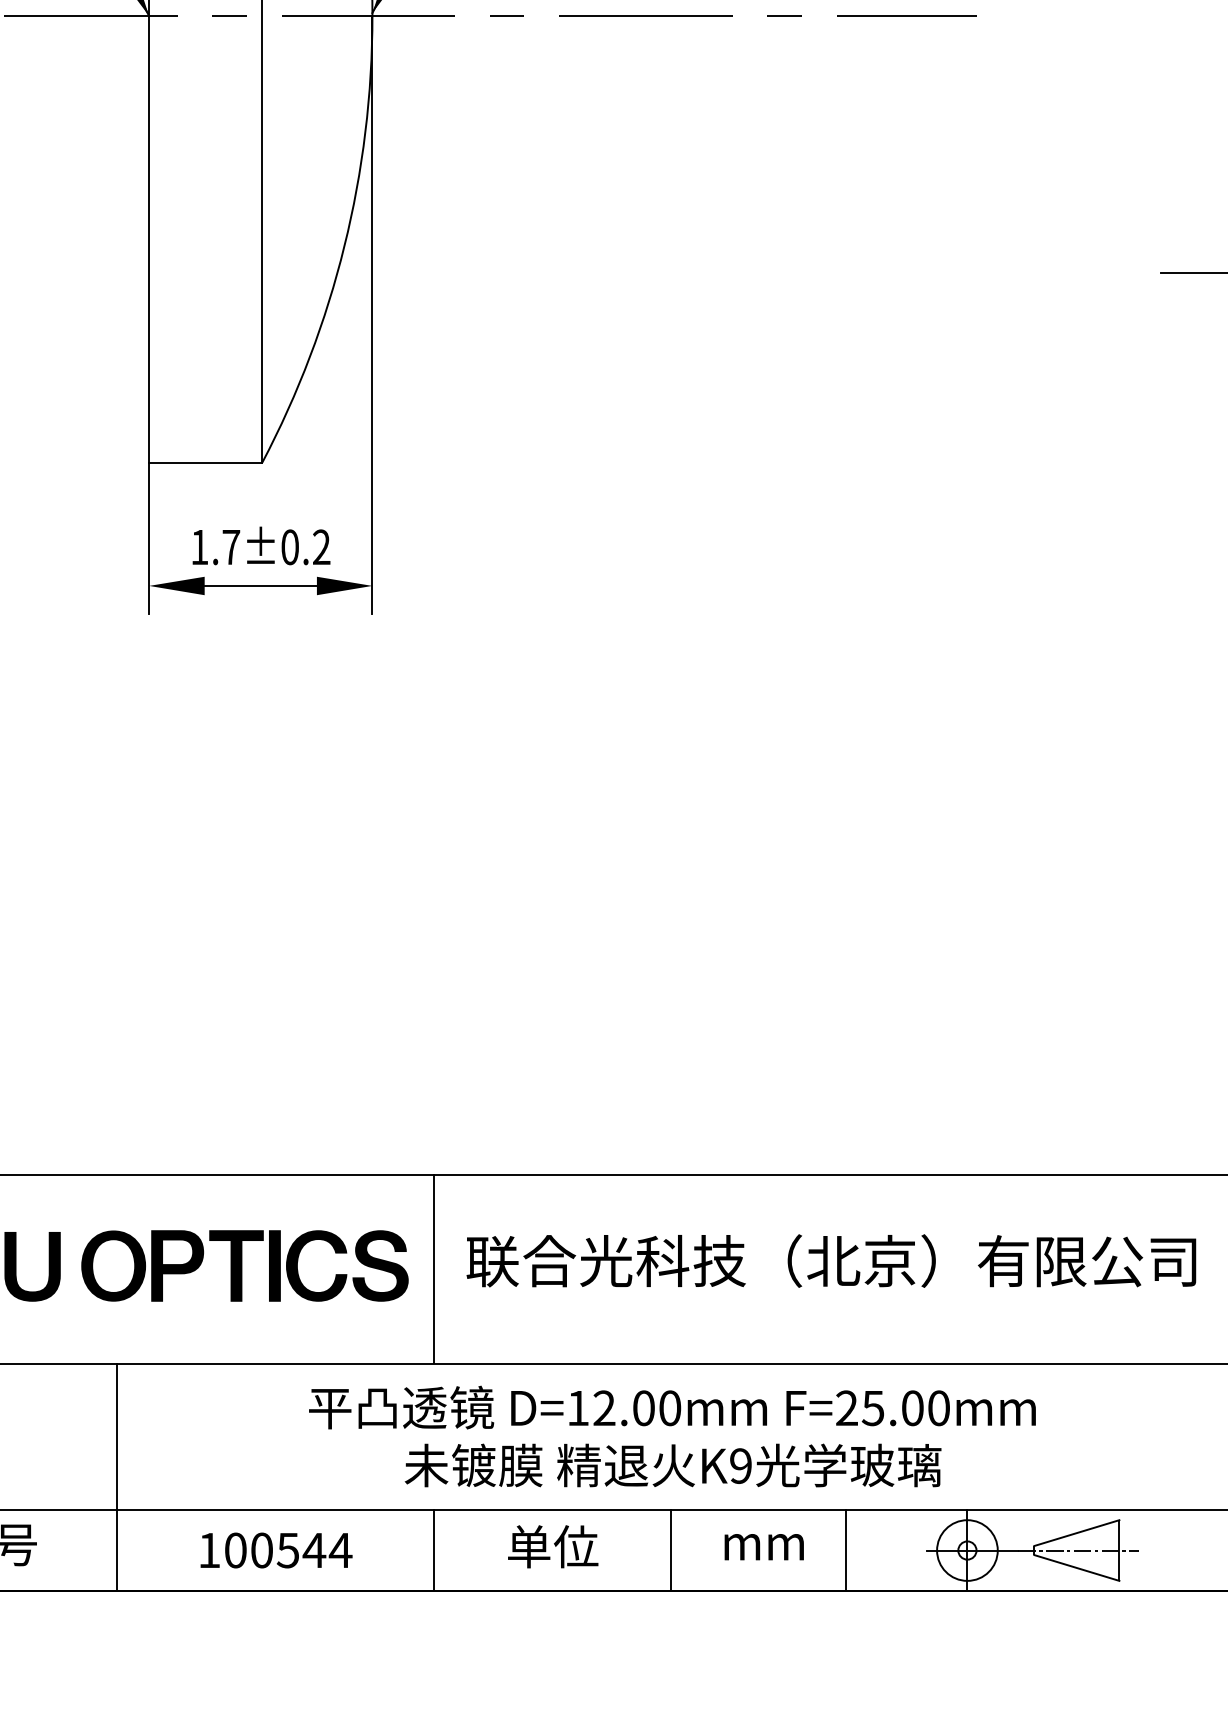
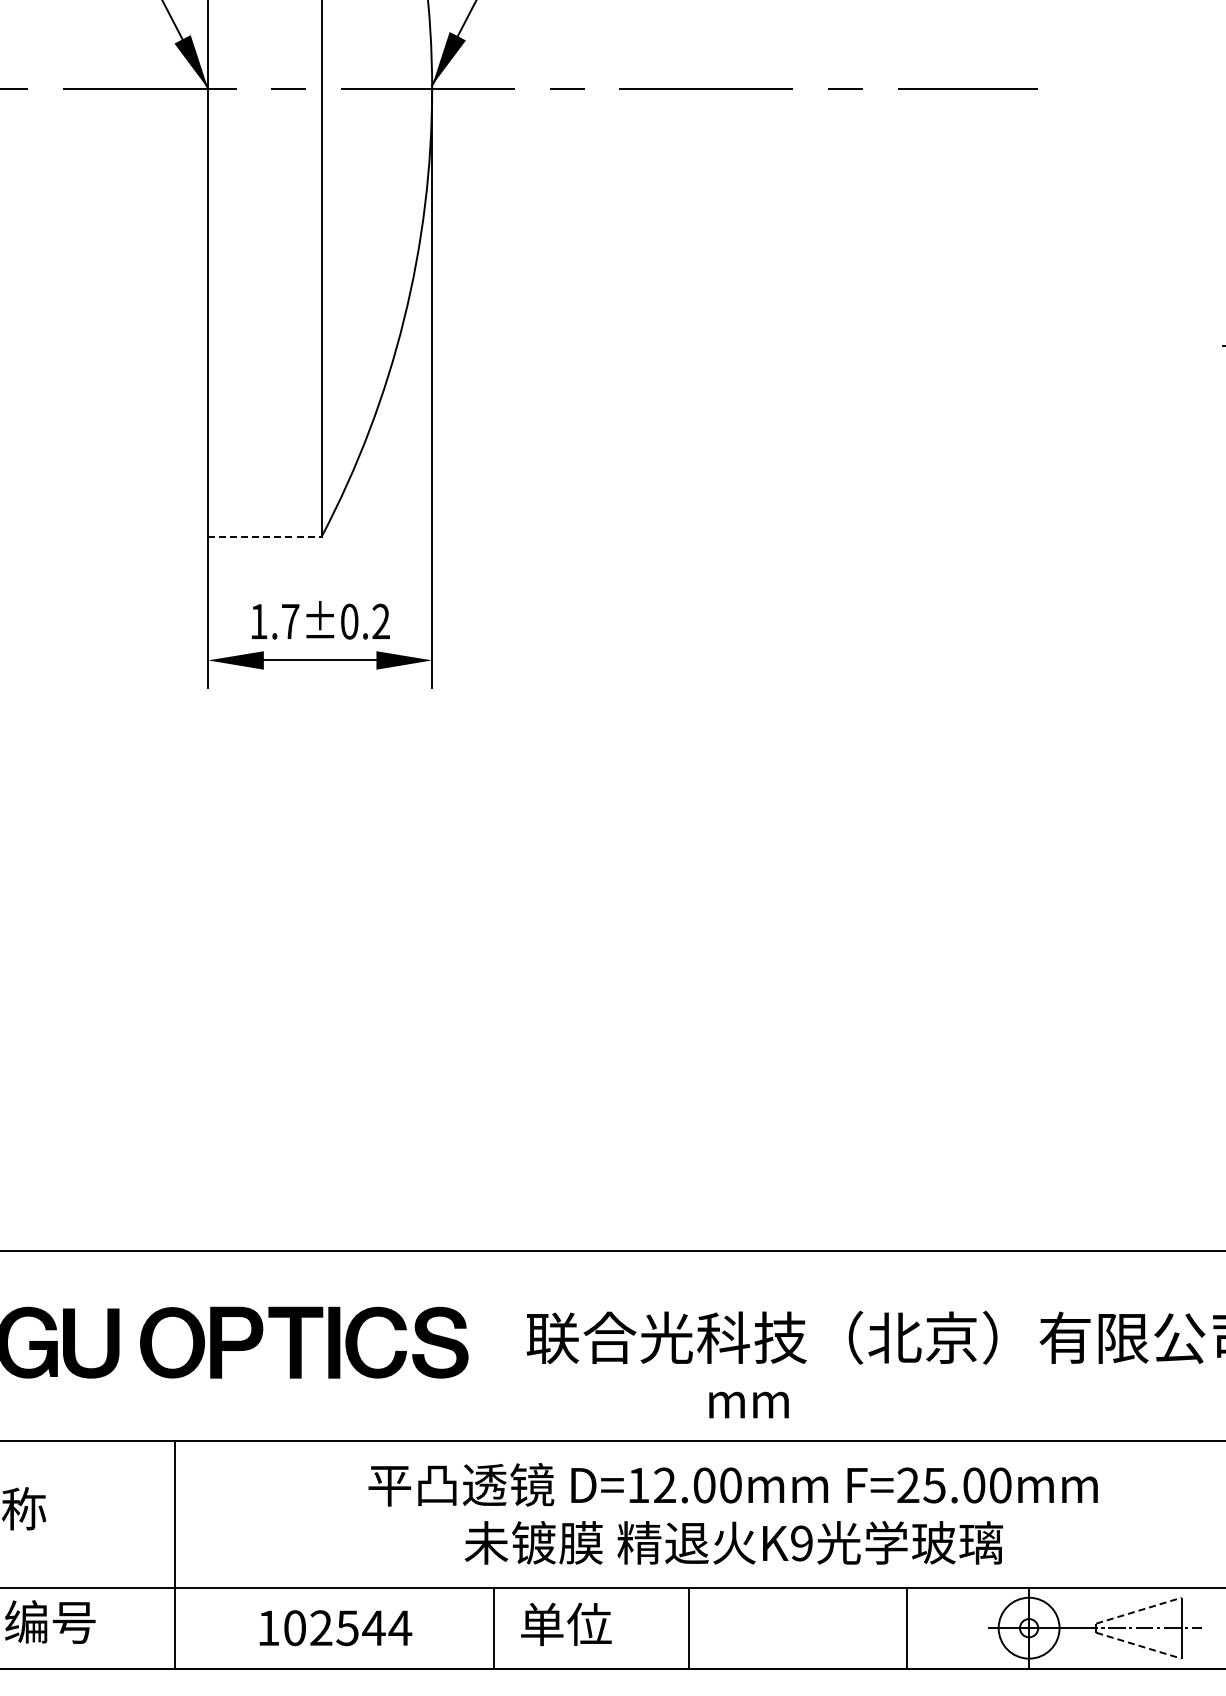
line: (205, 462) -> (264, 536), solid -> dashed
line: (433, 1268) -> (493, 1345), removed
line: (1077, 1532) -> (1139, 1610), solid -> dashed
text: (553, 1546) -> (566, 1624), moved
text: (763, 1547) -> (748, 1405), moved
text: (261, 1550) -> (320, 1628), 100544 -> 102544
line: (671, 1550) -> (689, 1628), moved
line: (1077, 1568) -> (1139, 1646), solid -> dashed

